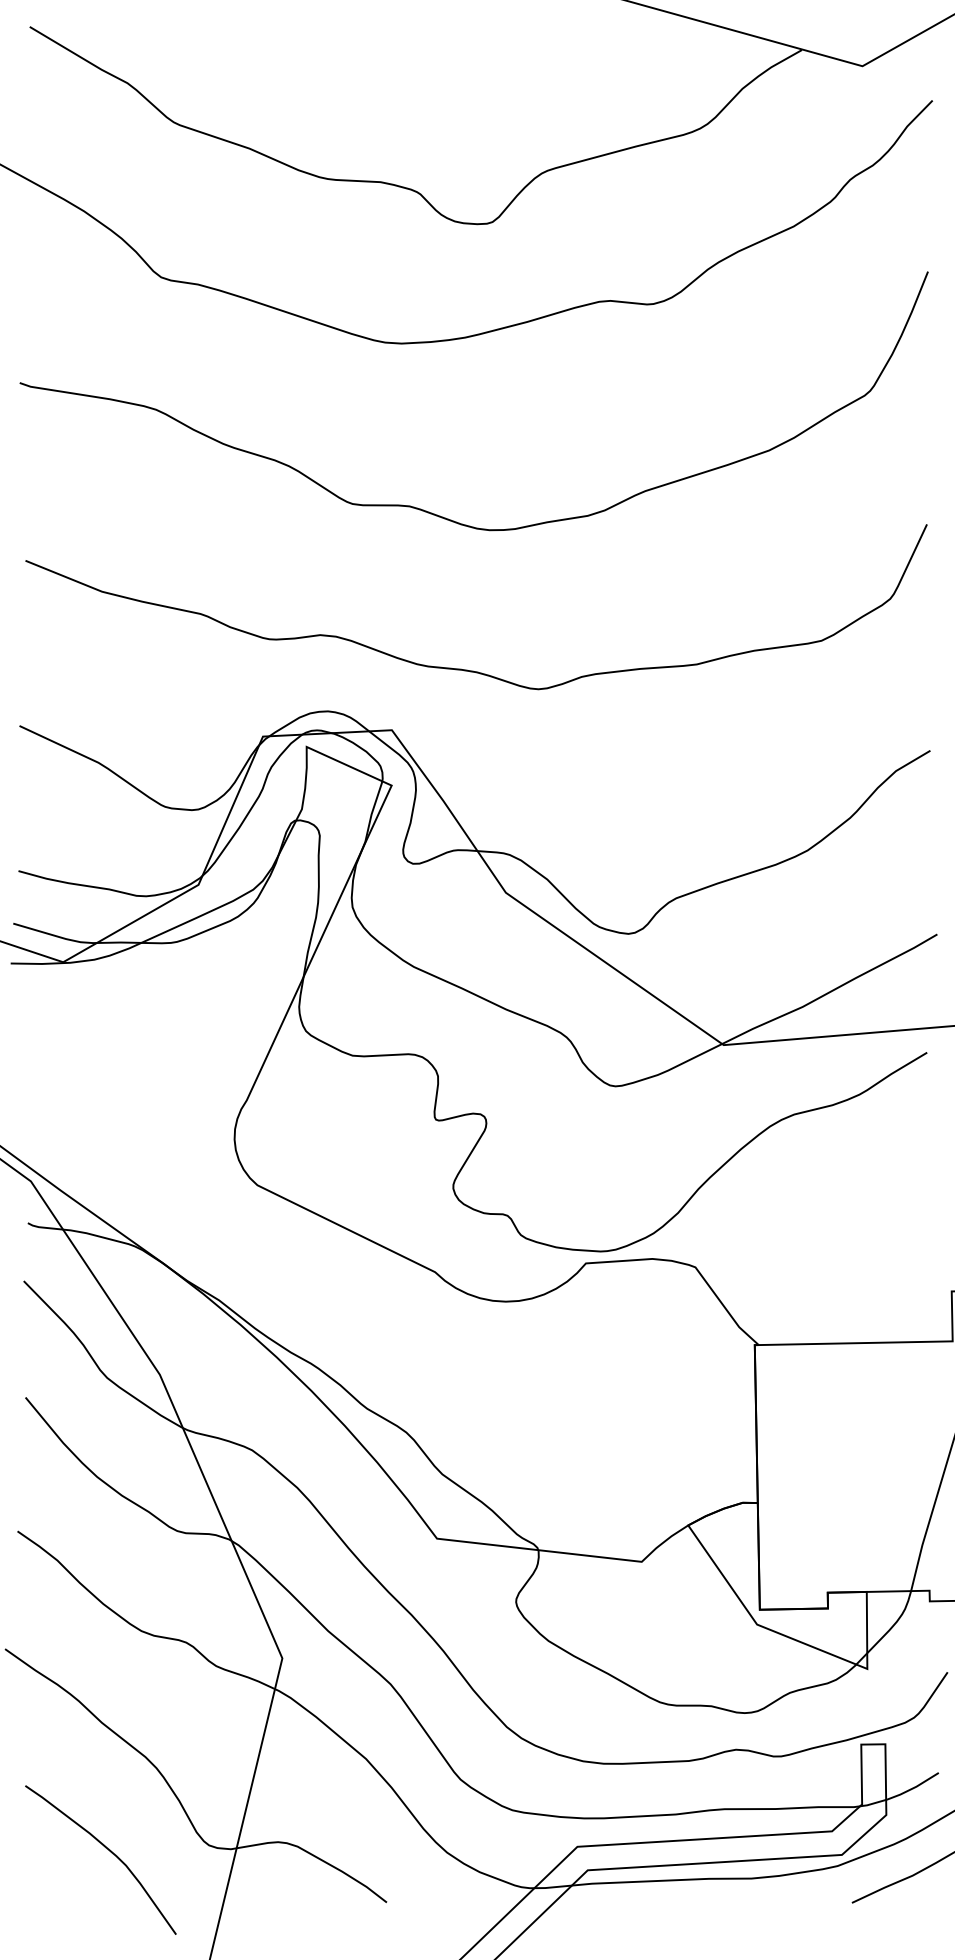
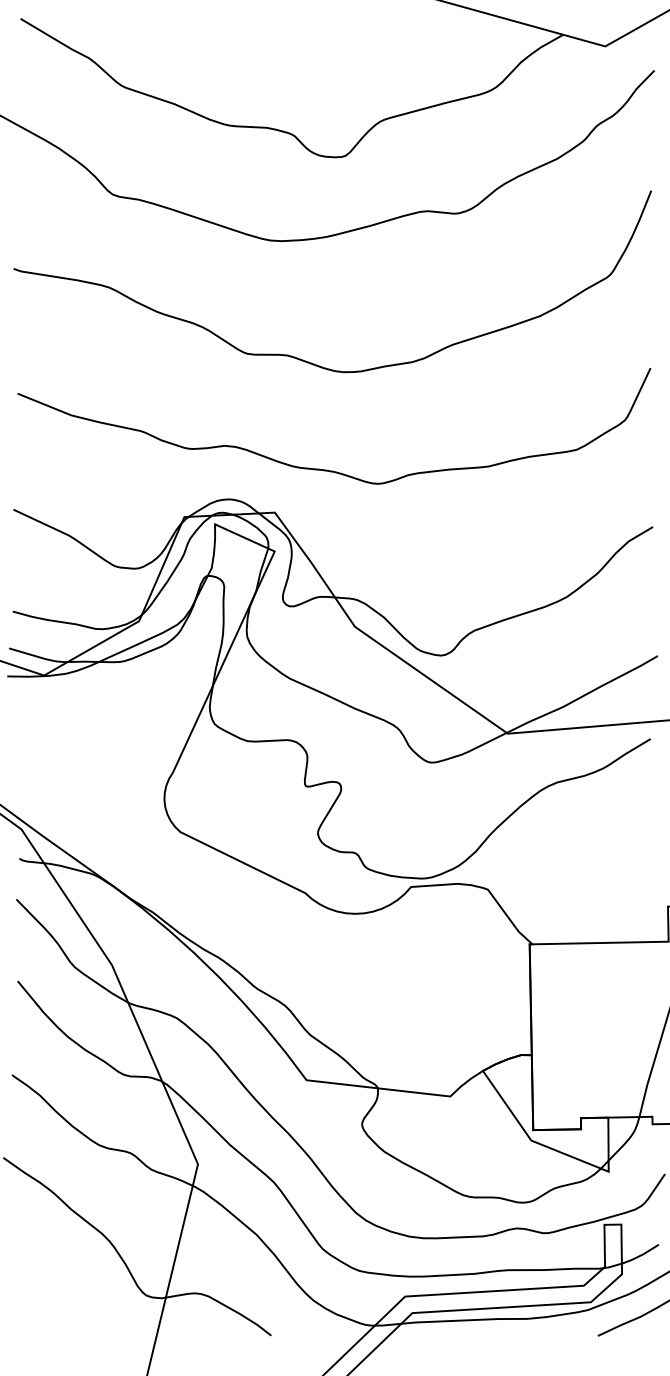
curve: (108, 1850) -> (75, 1299), removed

